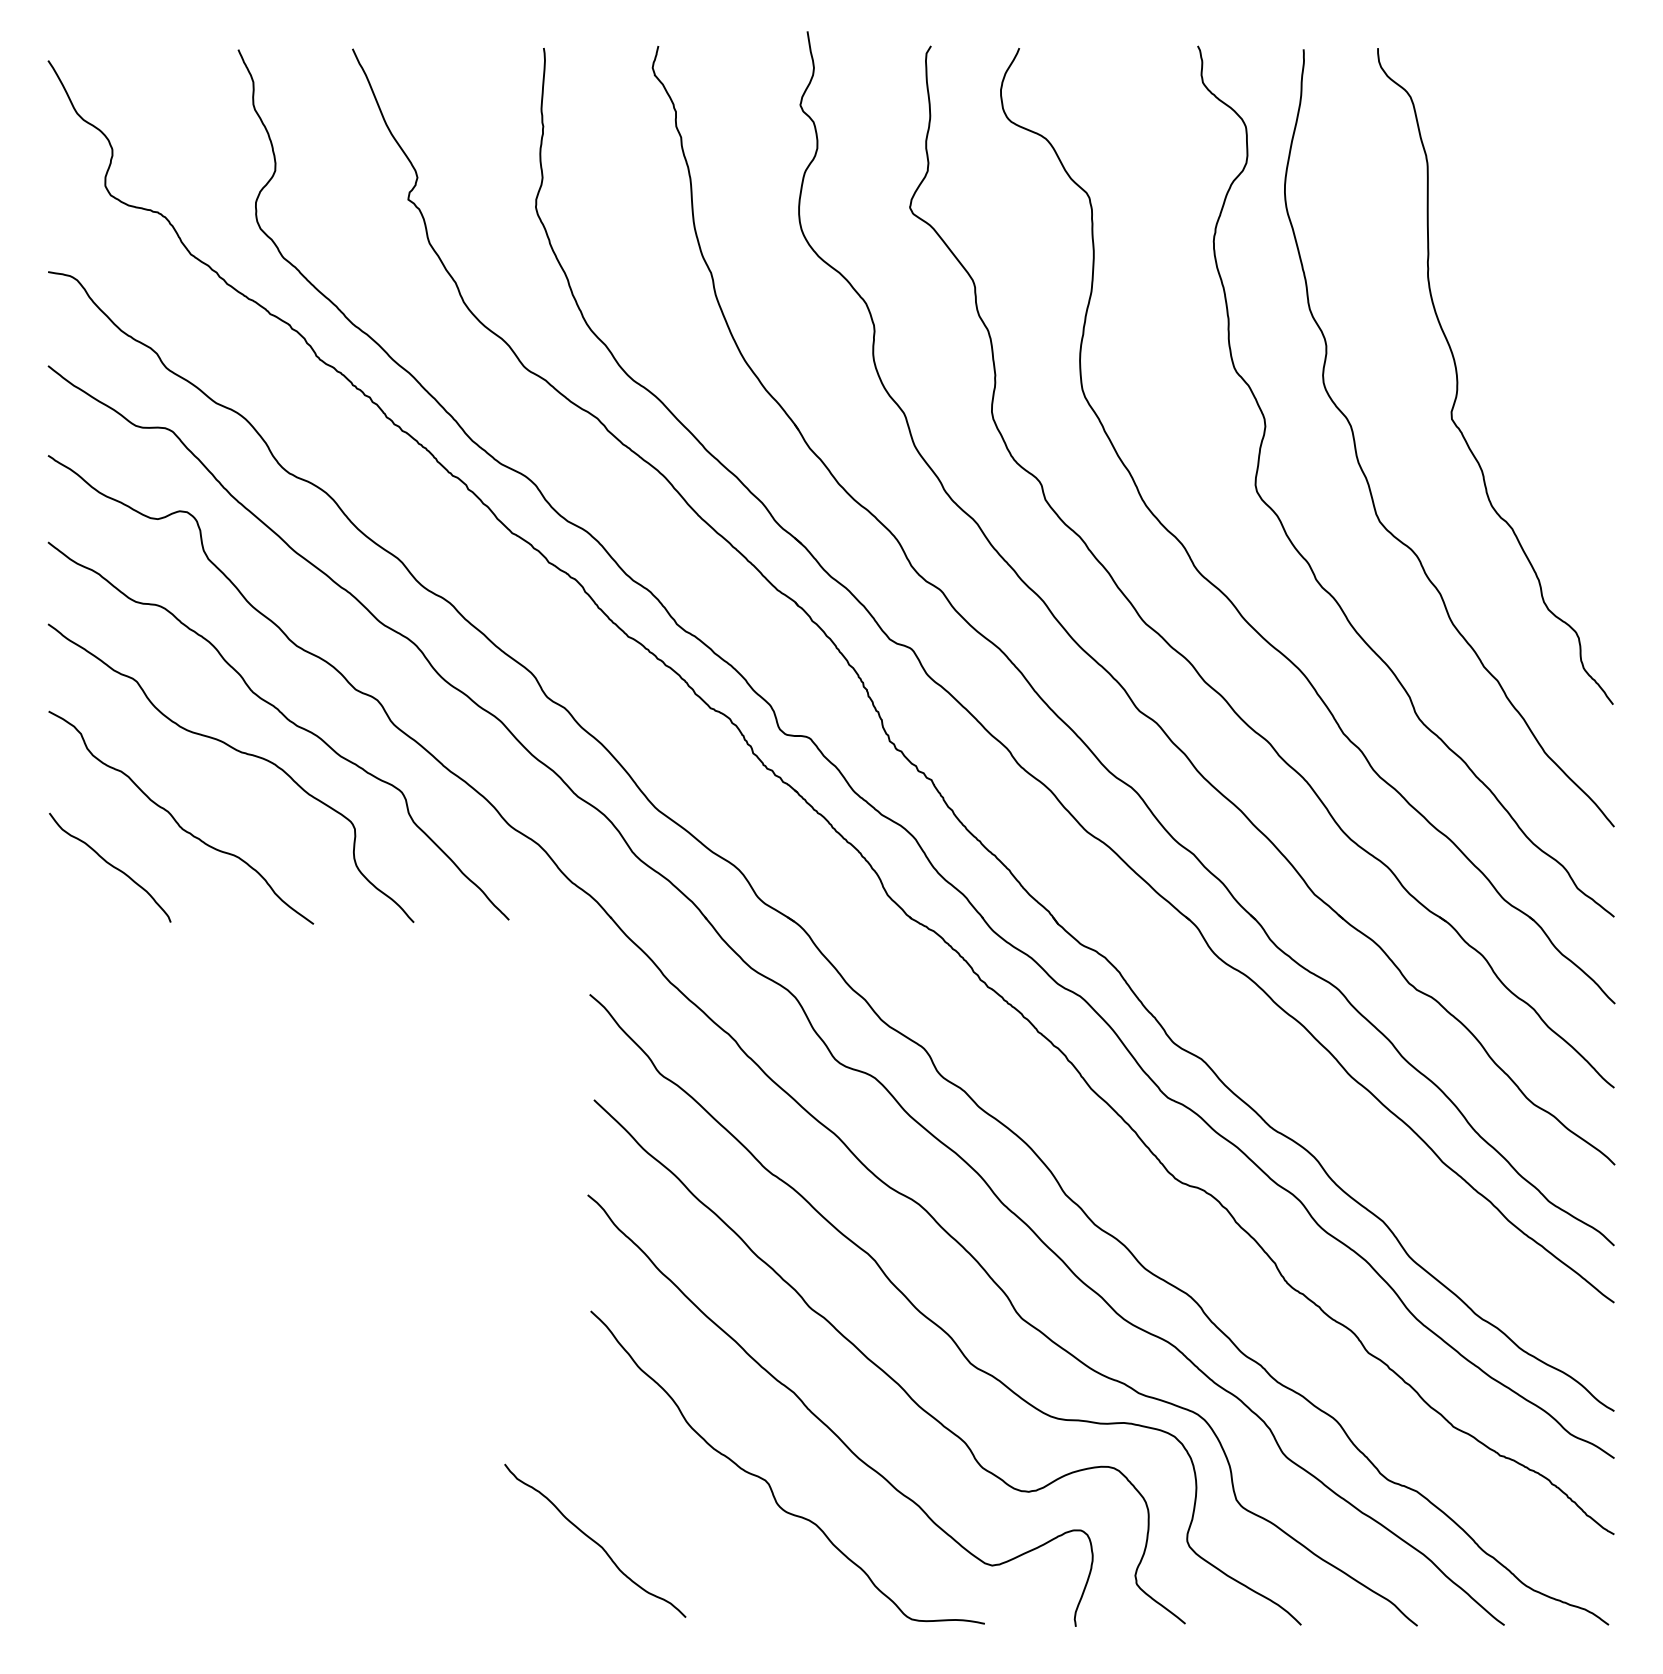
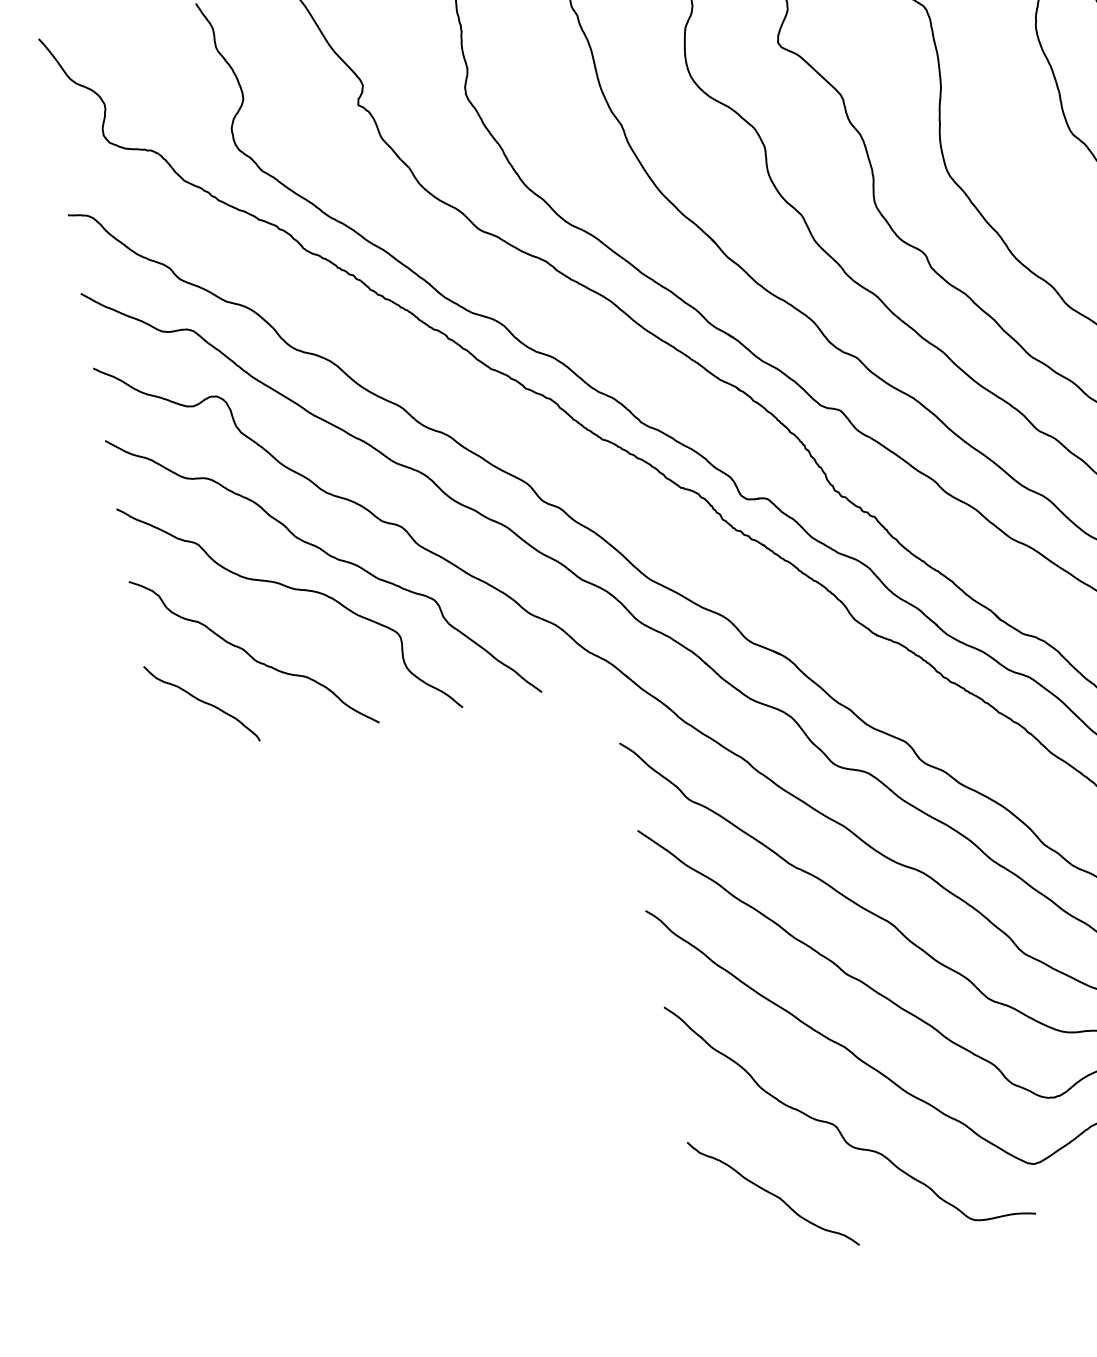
curve: (594, 1540) -> (772, 1193), moved

